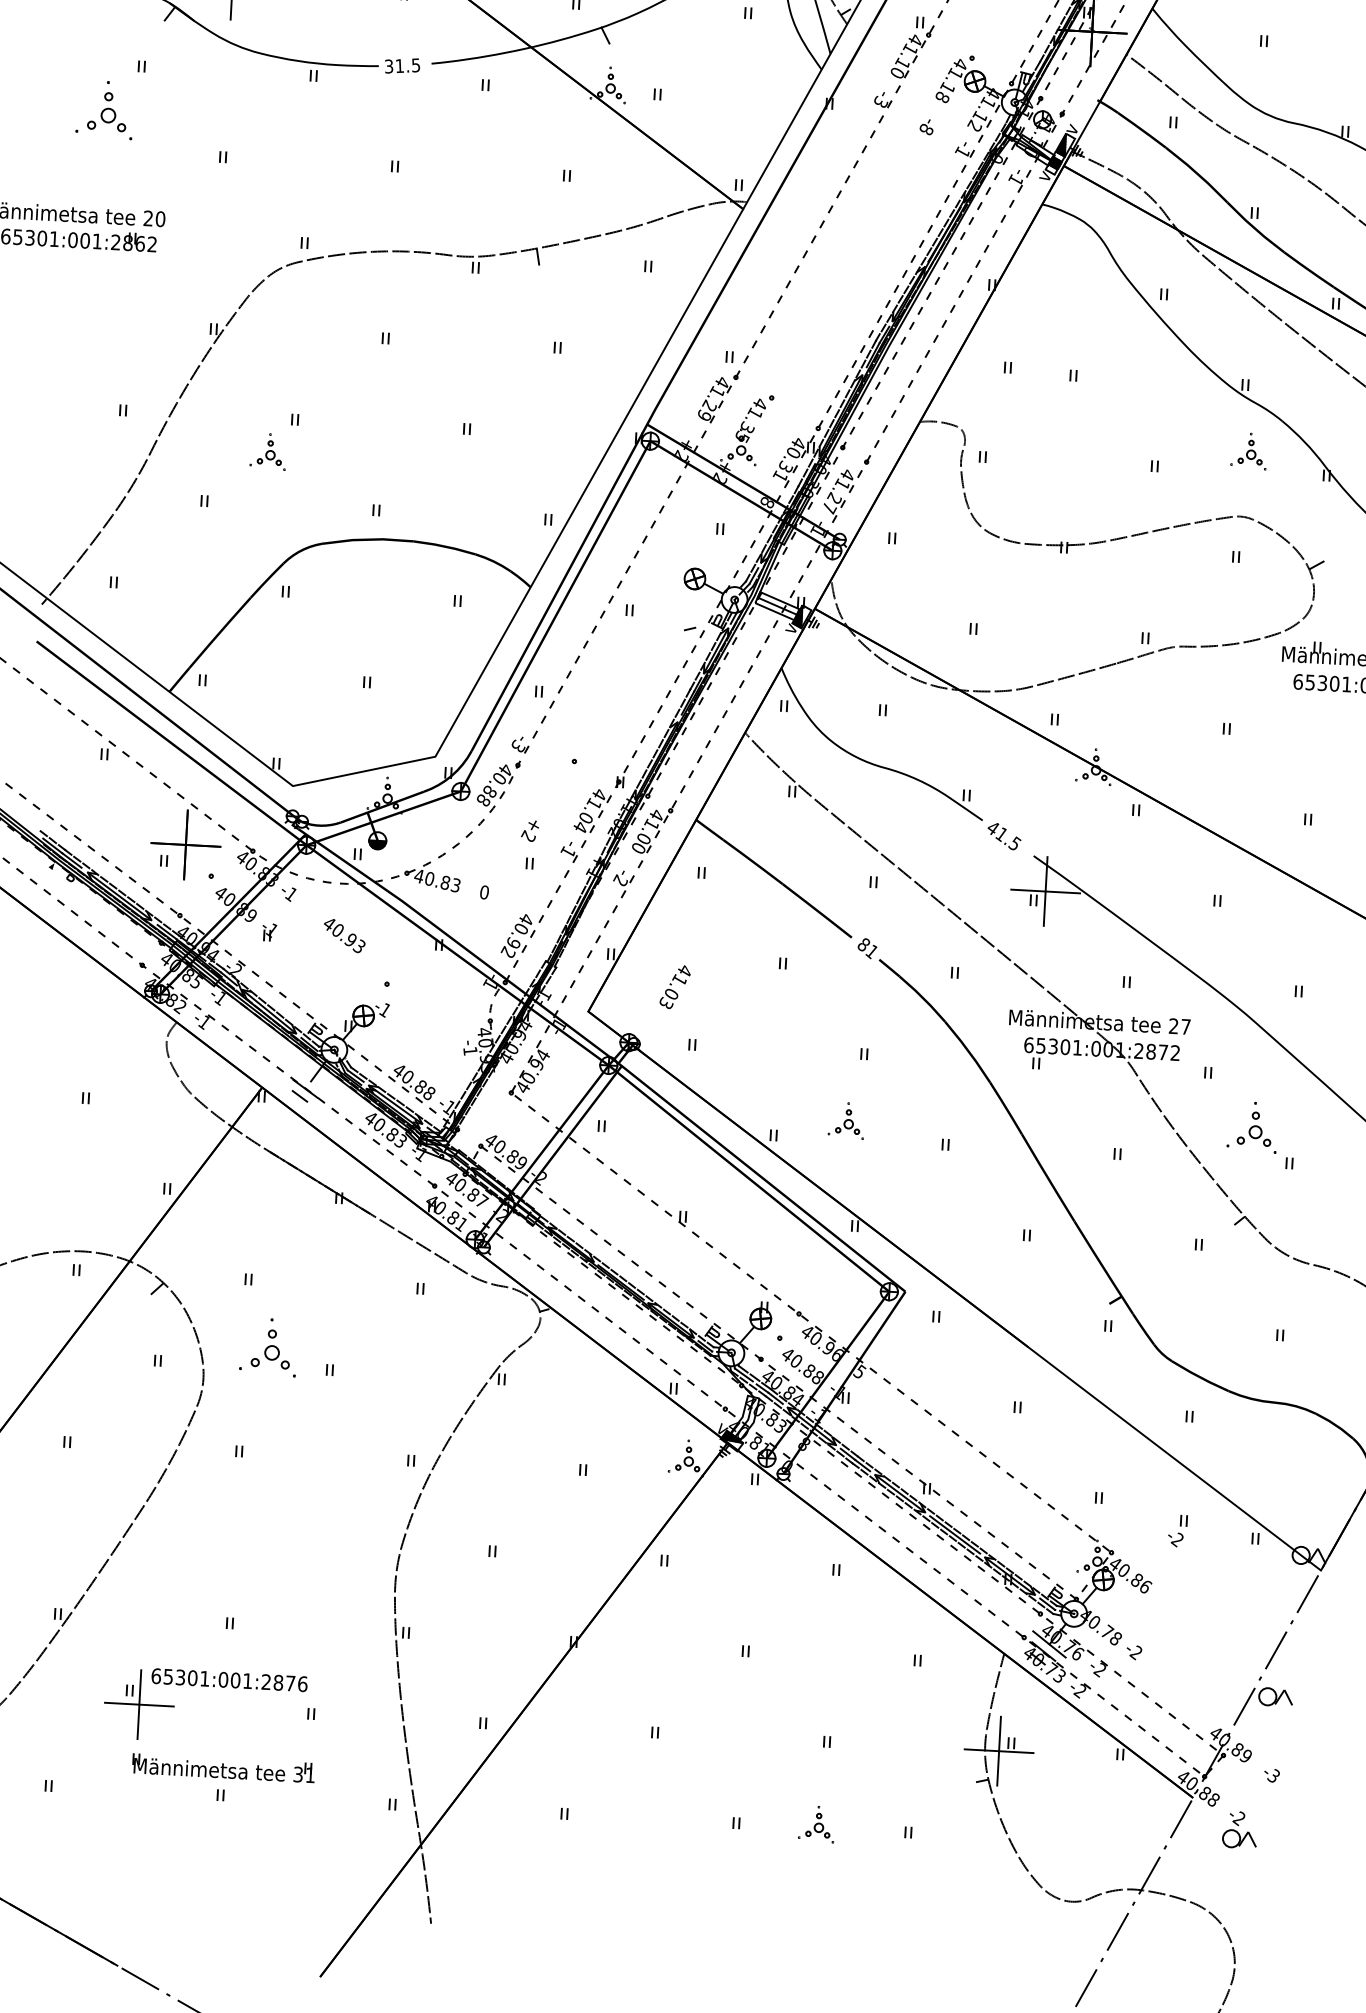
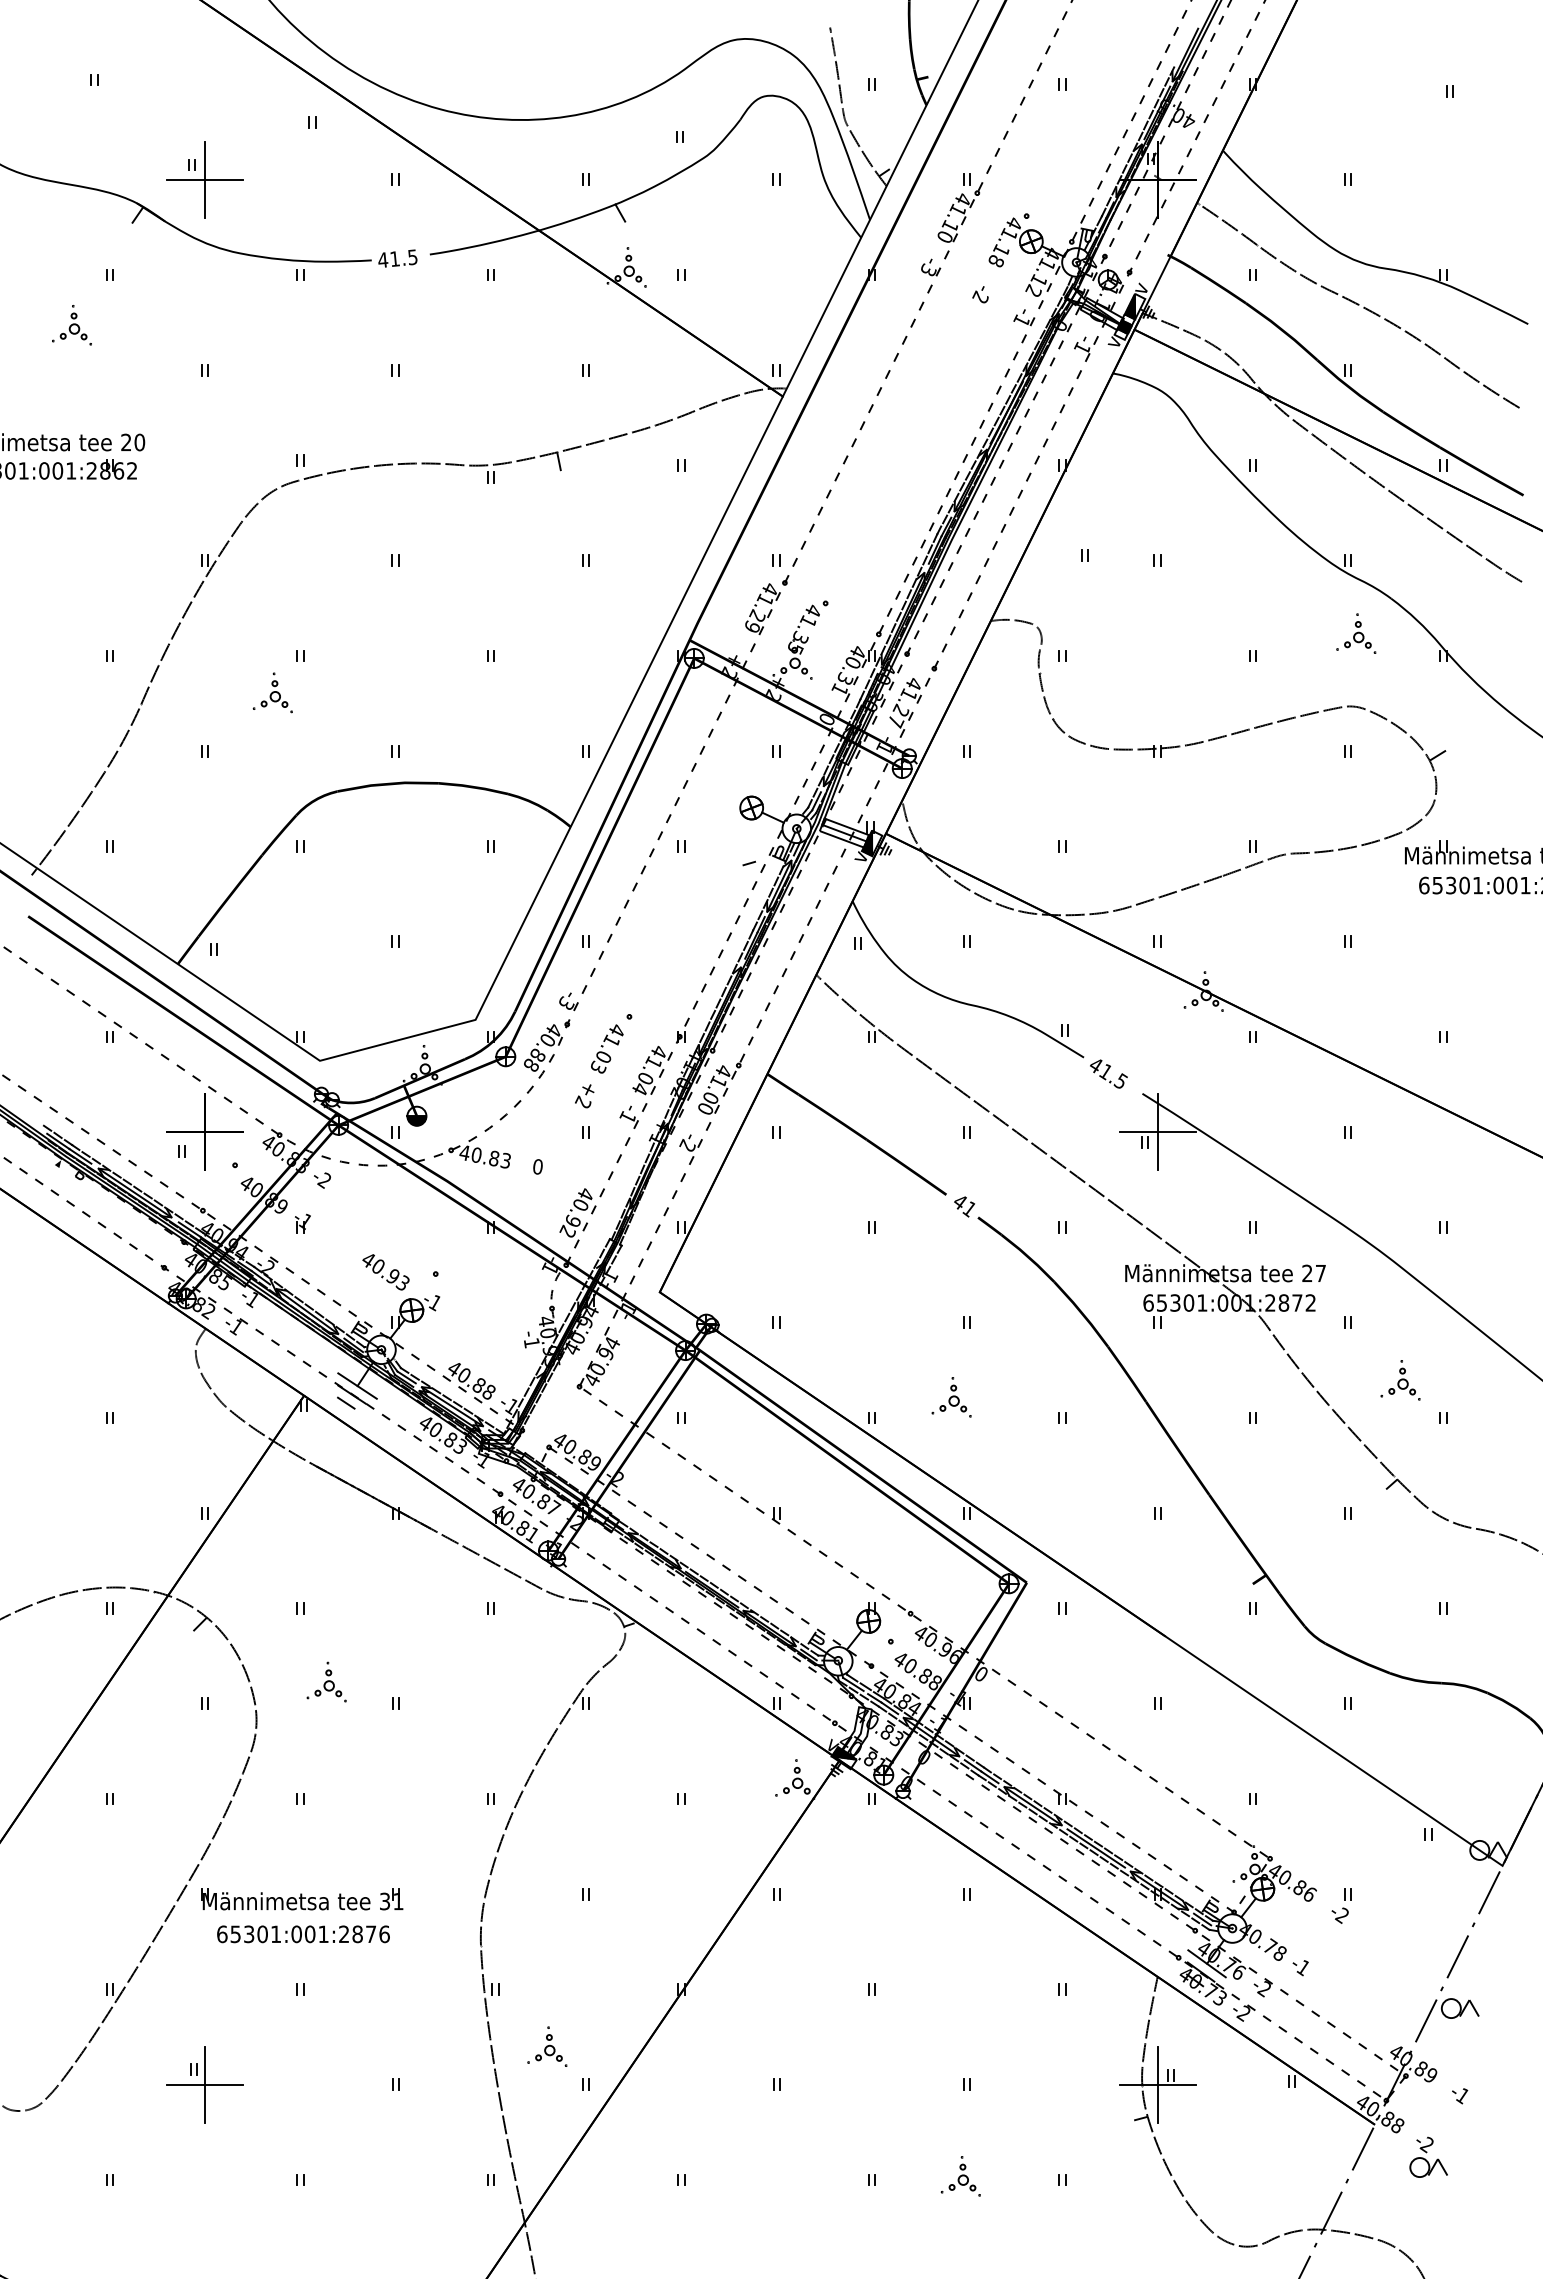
text: (389, 66) -> (383, 260), 31.5 -> 41.5
part: (104, 110) -> (71, 325), size x0.62
text: (926, 128) -> (980, 296), -8 -> -2
text: (766, 502) -> (826, 719), 8 -> 0
text: (291, 894) -> (324, 1180), -1 -> -2
text: (344, 936) -> (385, 1272), moved
text: (863, 944) -> (959, 1201), 81 -> 41
text: (675, 986) -> (607, 1048), moved
line: (310, 1080) -> (357, 1385), added
part: (1252, 1127) -> (1400, 1380), size x0.71
part: (268, 1346) -> (326, 1681), size x0.62
text: (859, 1371) -> (980, 1673), 5 -> 0
text: (803, 1444) -> (923, 1757), 8 -> 0
part: (1177, 1530) -> (1341, 1905), moved
text: (1135, 1652) -> (1302, 1967), -2 -> -1
text: (229, 1680) -> (303, 1934), moved
part: (450, 1686) -> (547, 2046), added
part: (223, 1768) -> (302, 1899), moved
text: (1273, 1775) -> (1462, 2095), -3 -> -1

